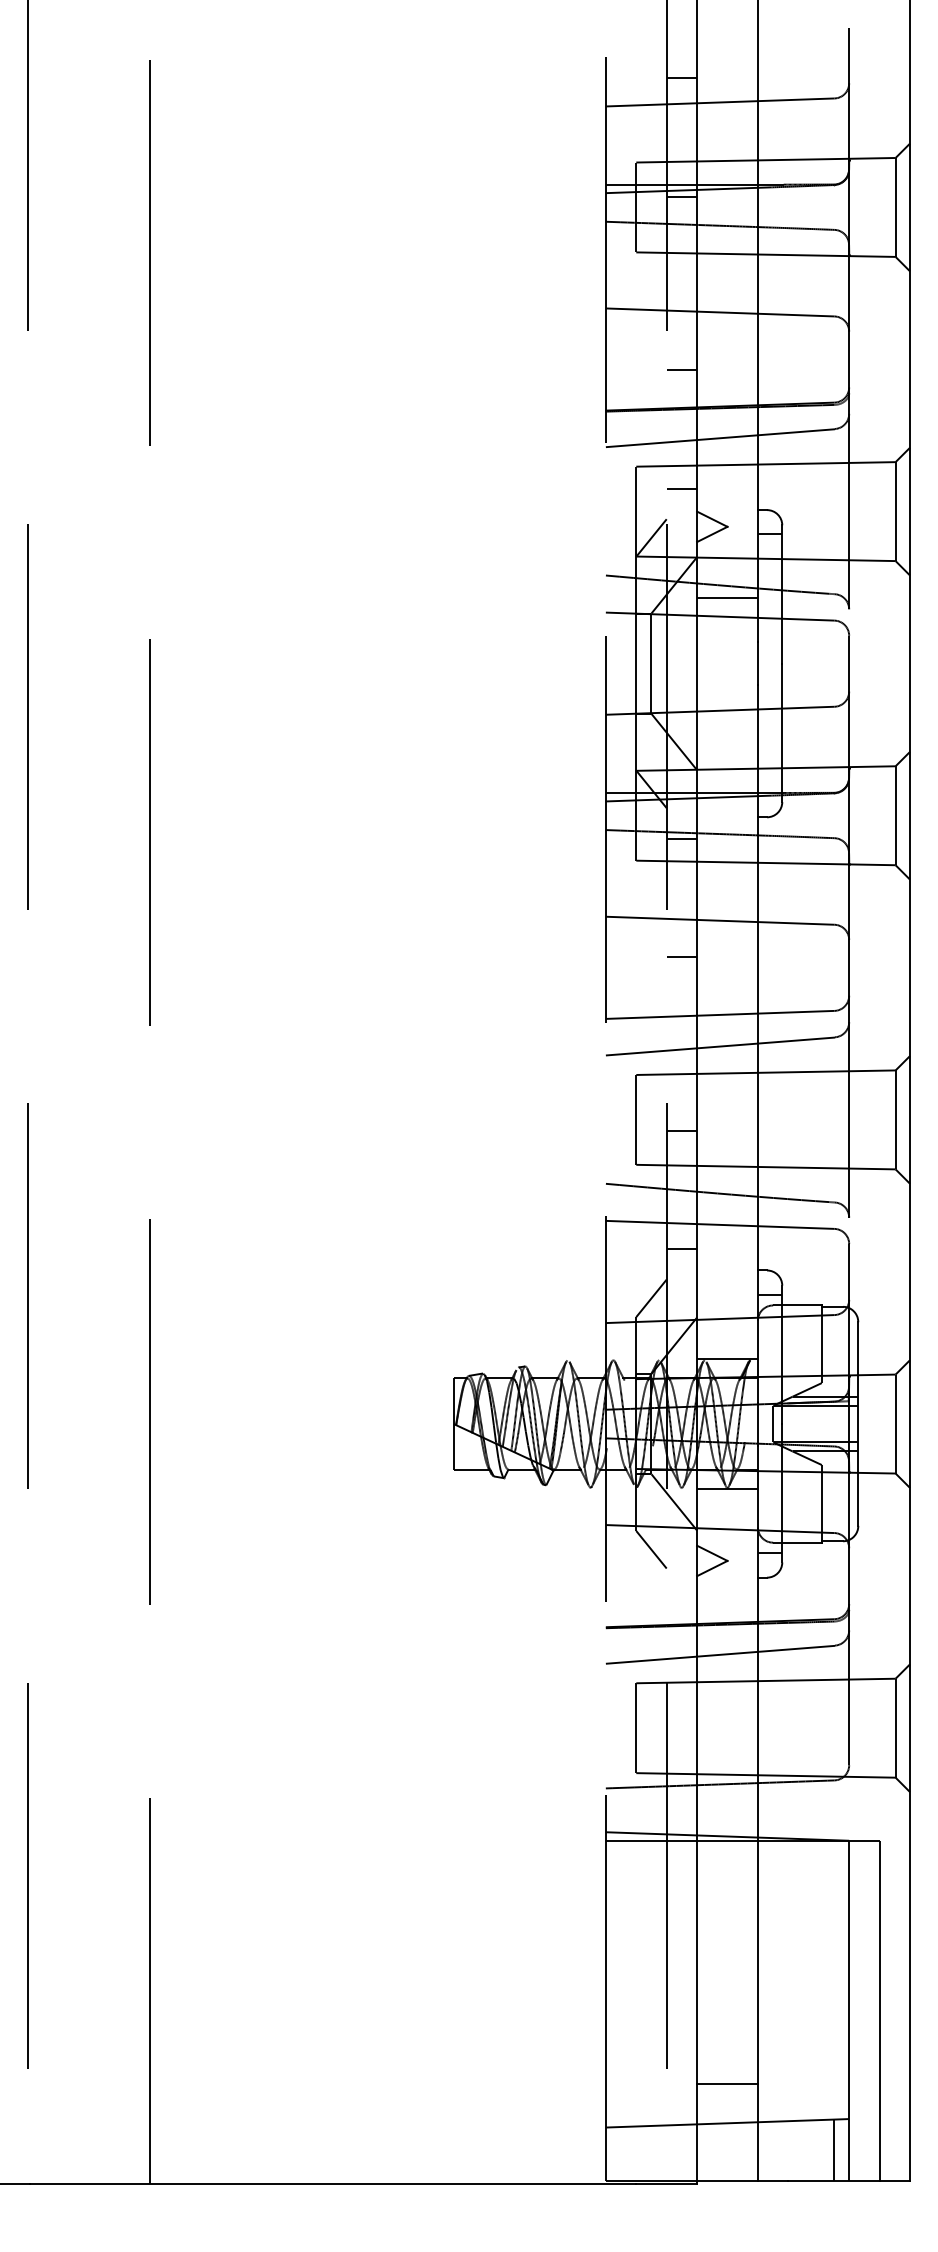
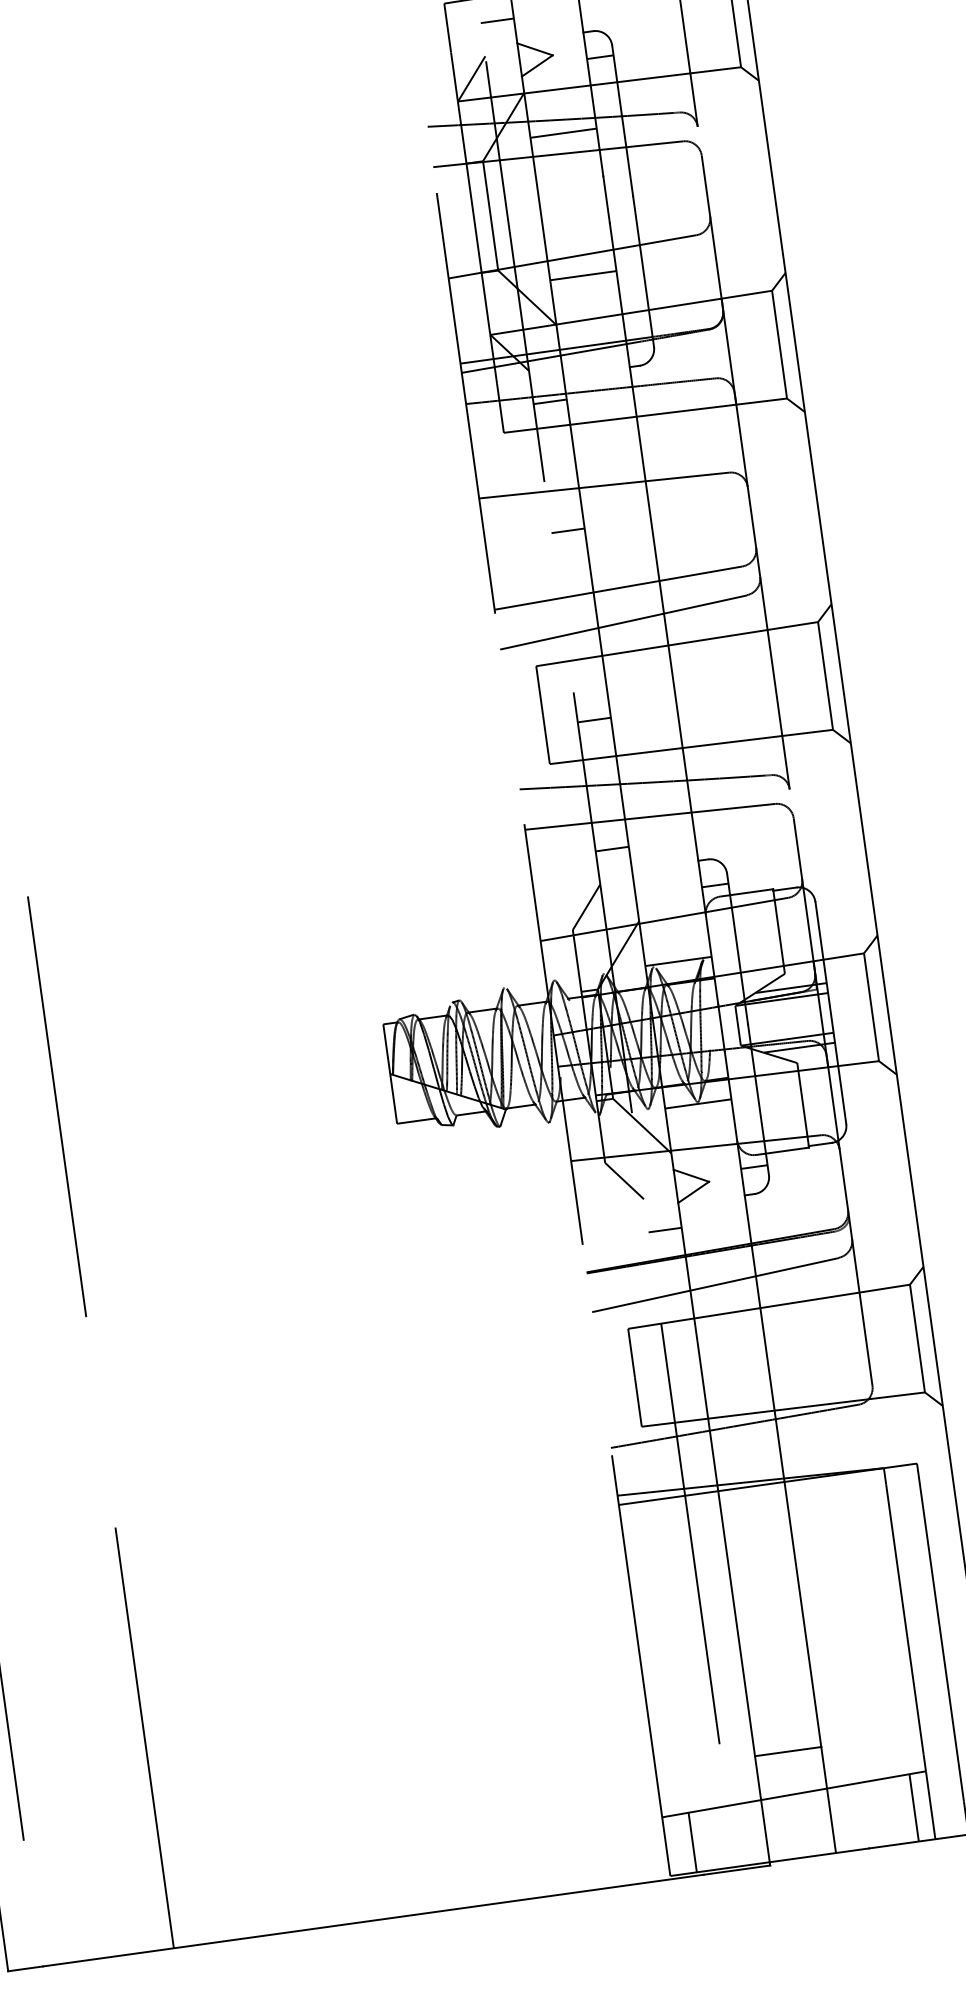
line: (727, 729) -> (583, 276), added
line: (681, 1598) -> (664, 1229), added
line: (630, 2153) -> (692, 1841), added

